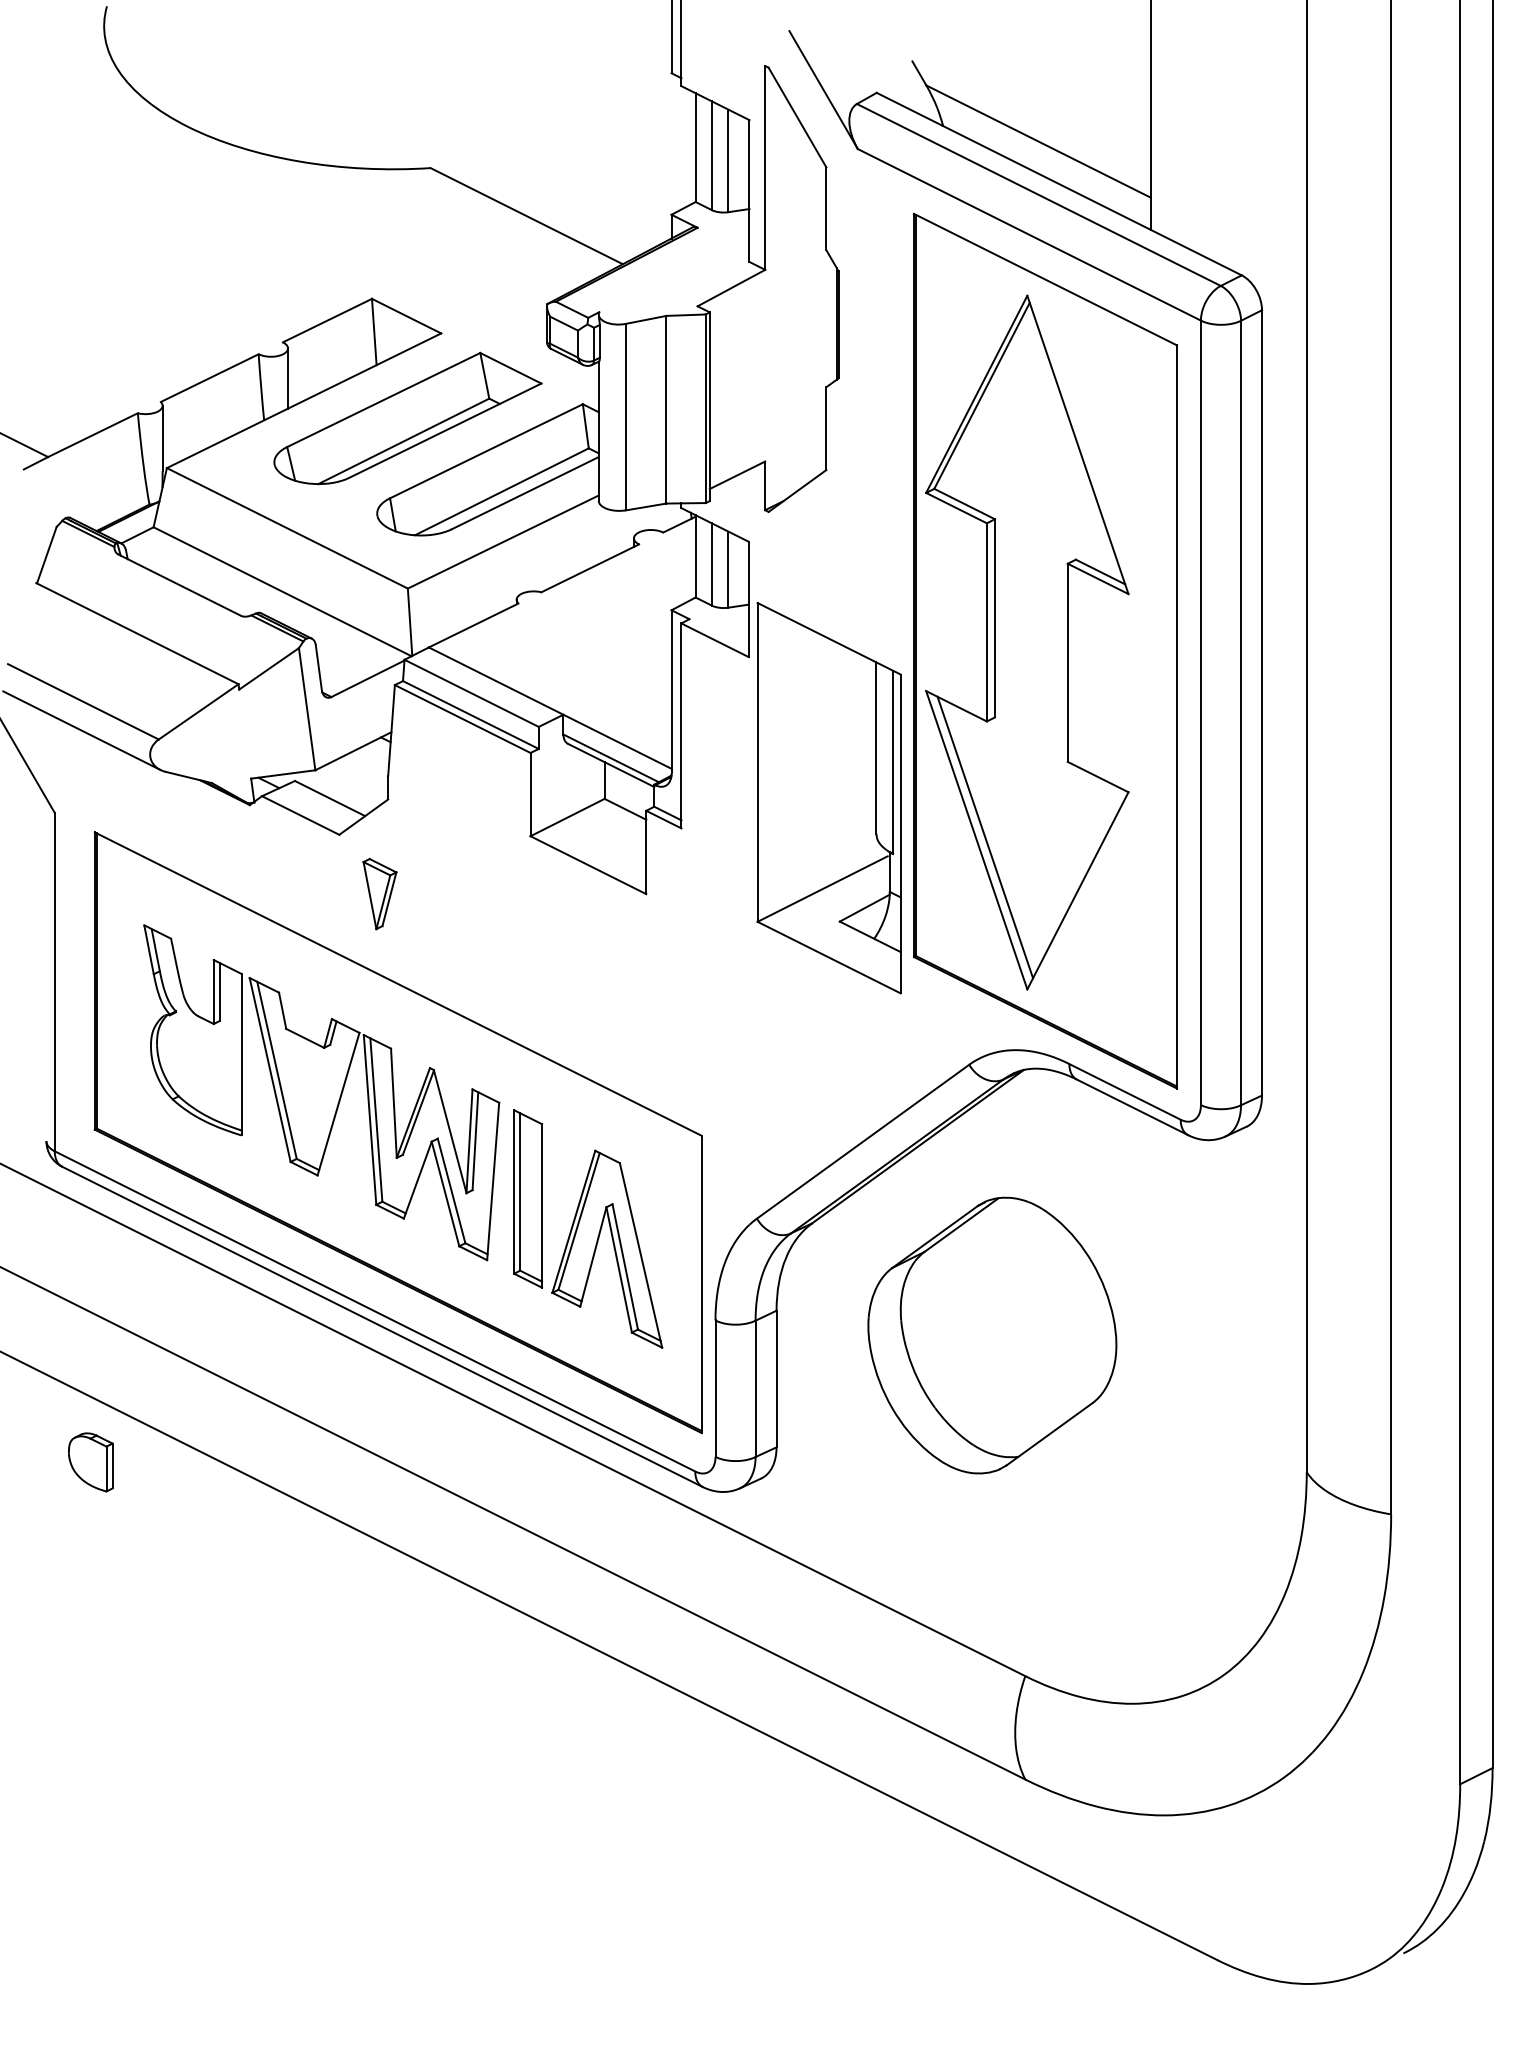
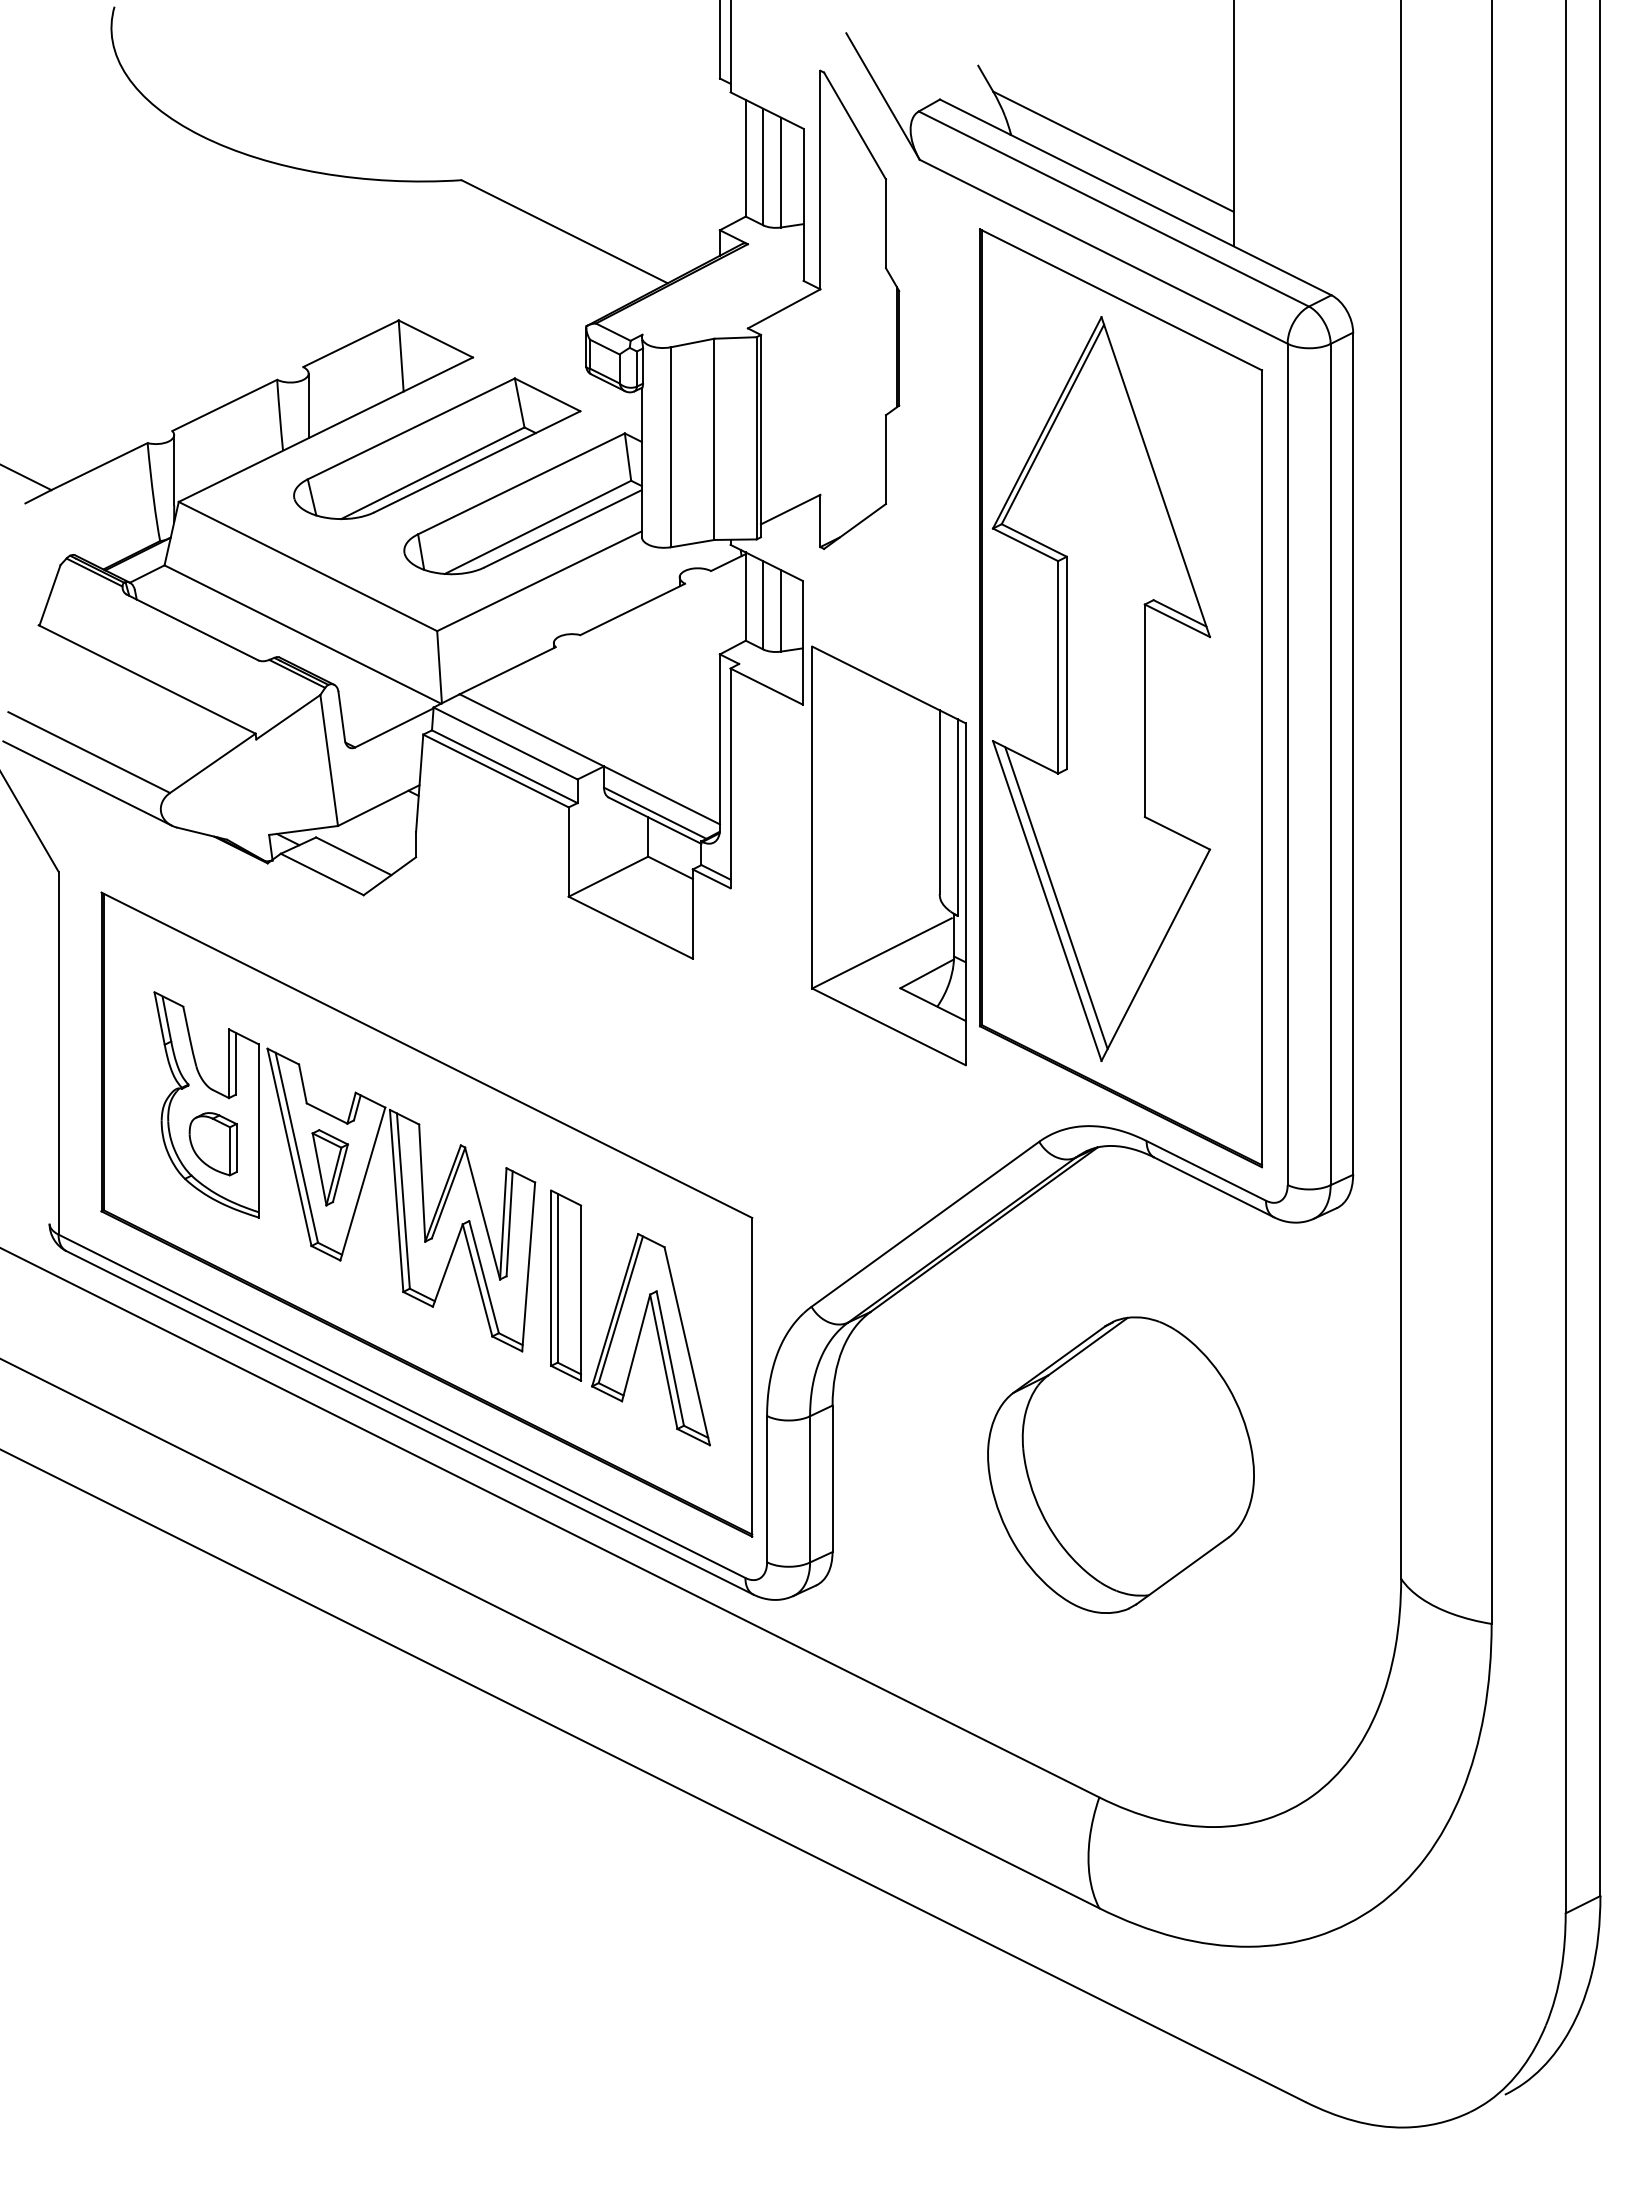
part: (379, 893) -> (329, 1167), moved
part: (991, 1334) -> (1120, 1464), moved
part: (90, 1462) -> (212, 1144), moved

